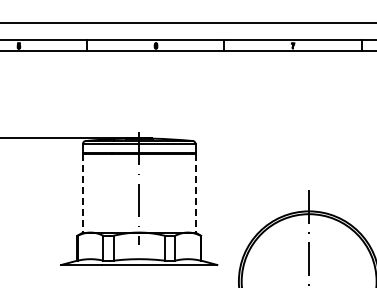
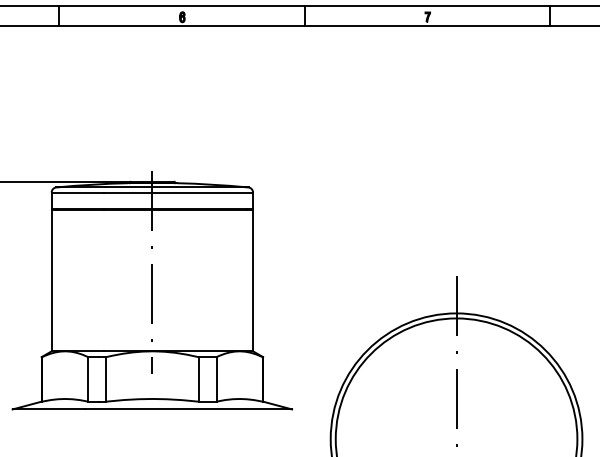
line: (83, 193) -> (52, 281), dashed -> solid
line: (195, 193) -> (253, 281), dashed -> solid

